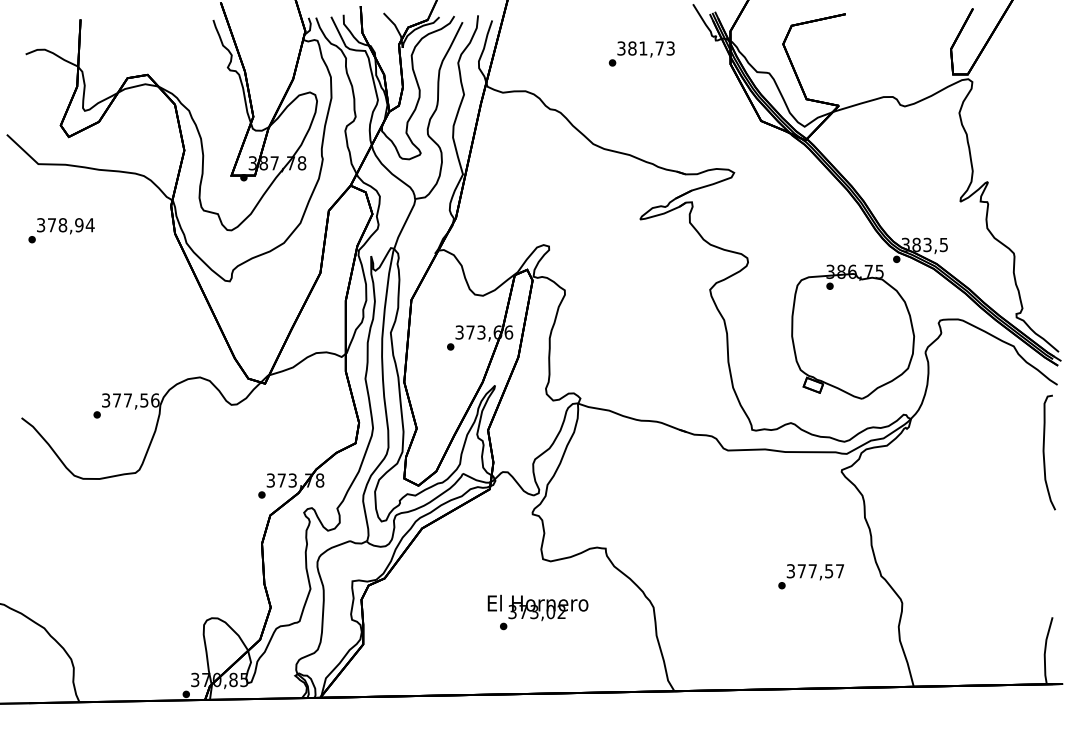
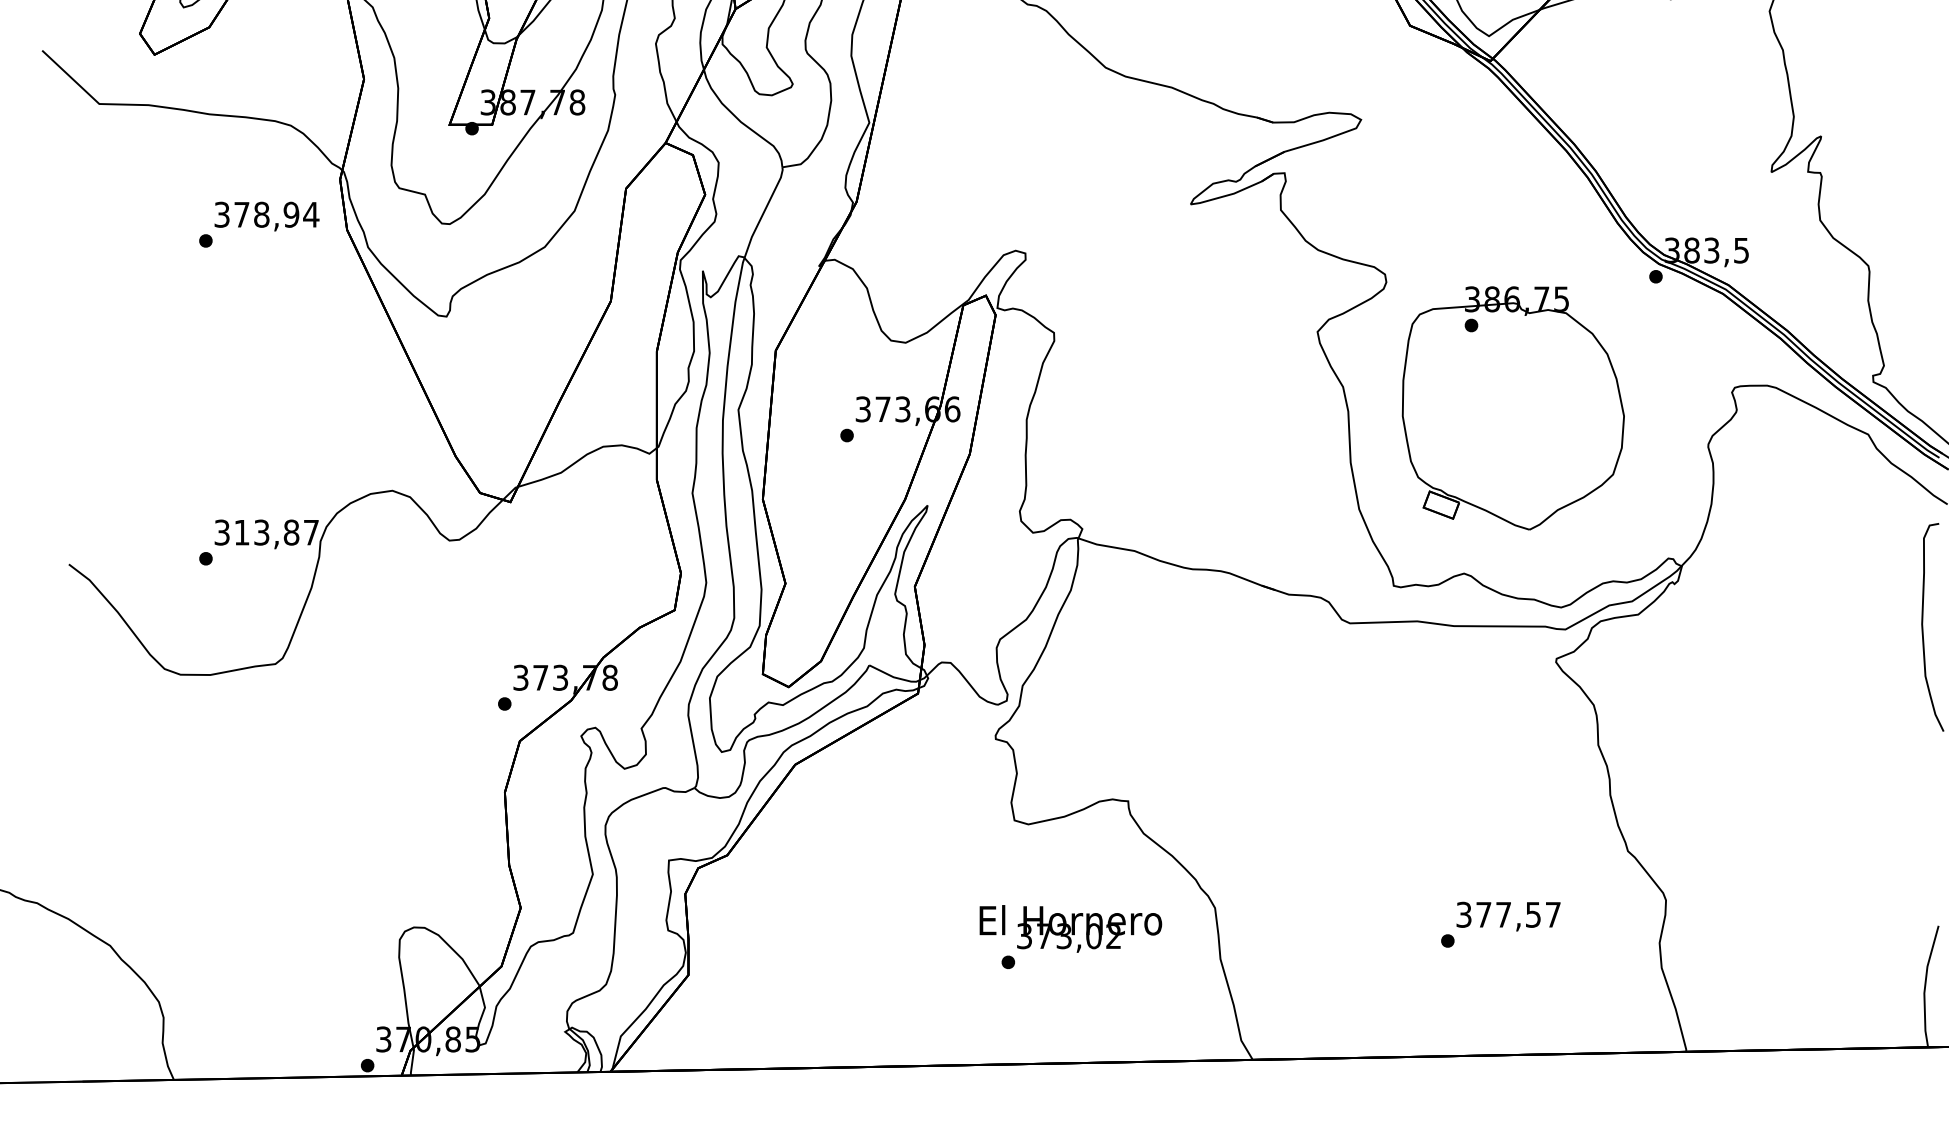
text: (61, 230) -> (259, 224), moved
part: (852, 331) -> (1512, 407), moved
text: (136, 400) -> (277, 532), 377,56 -> 313,87
text: (810, 576) -> (1499, 924), moved
text: (537, 612) -> (1069, 937), moved

